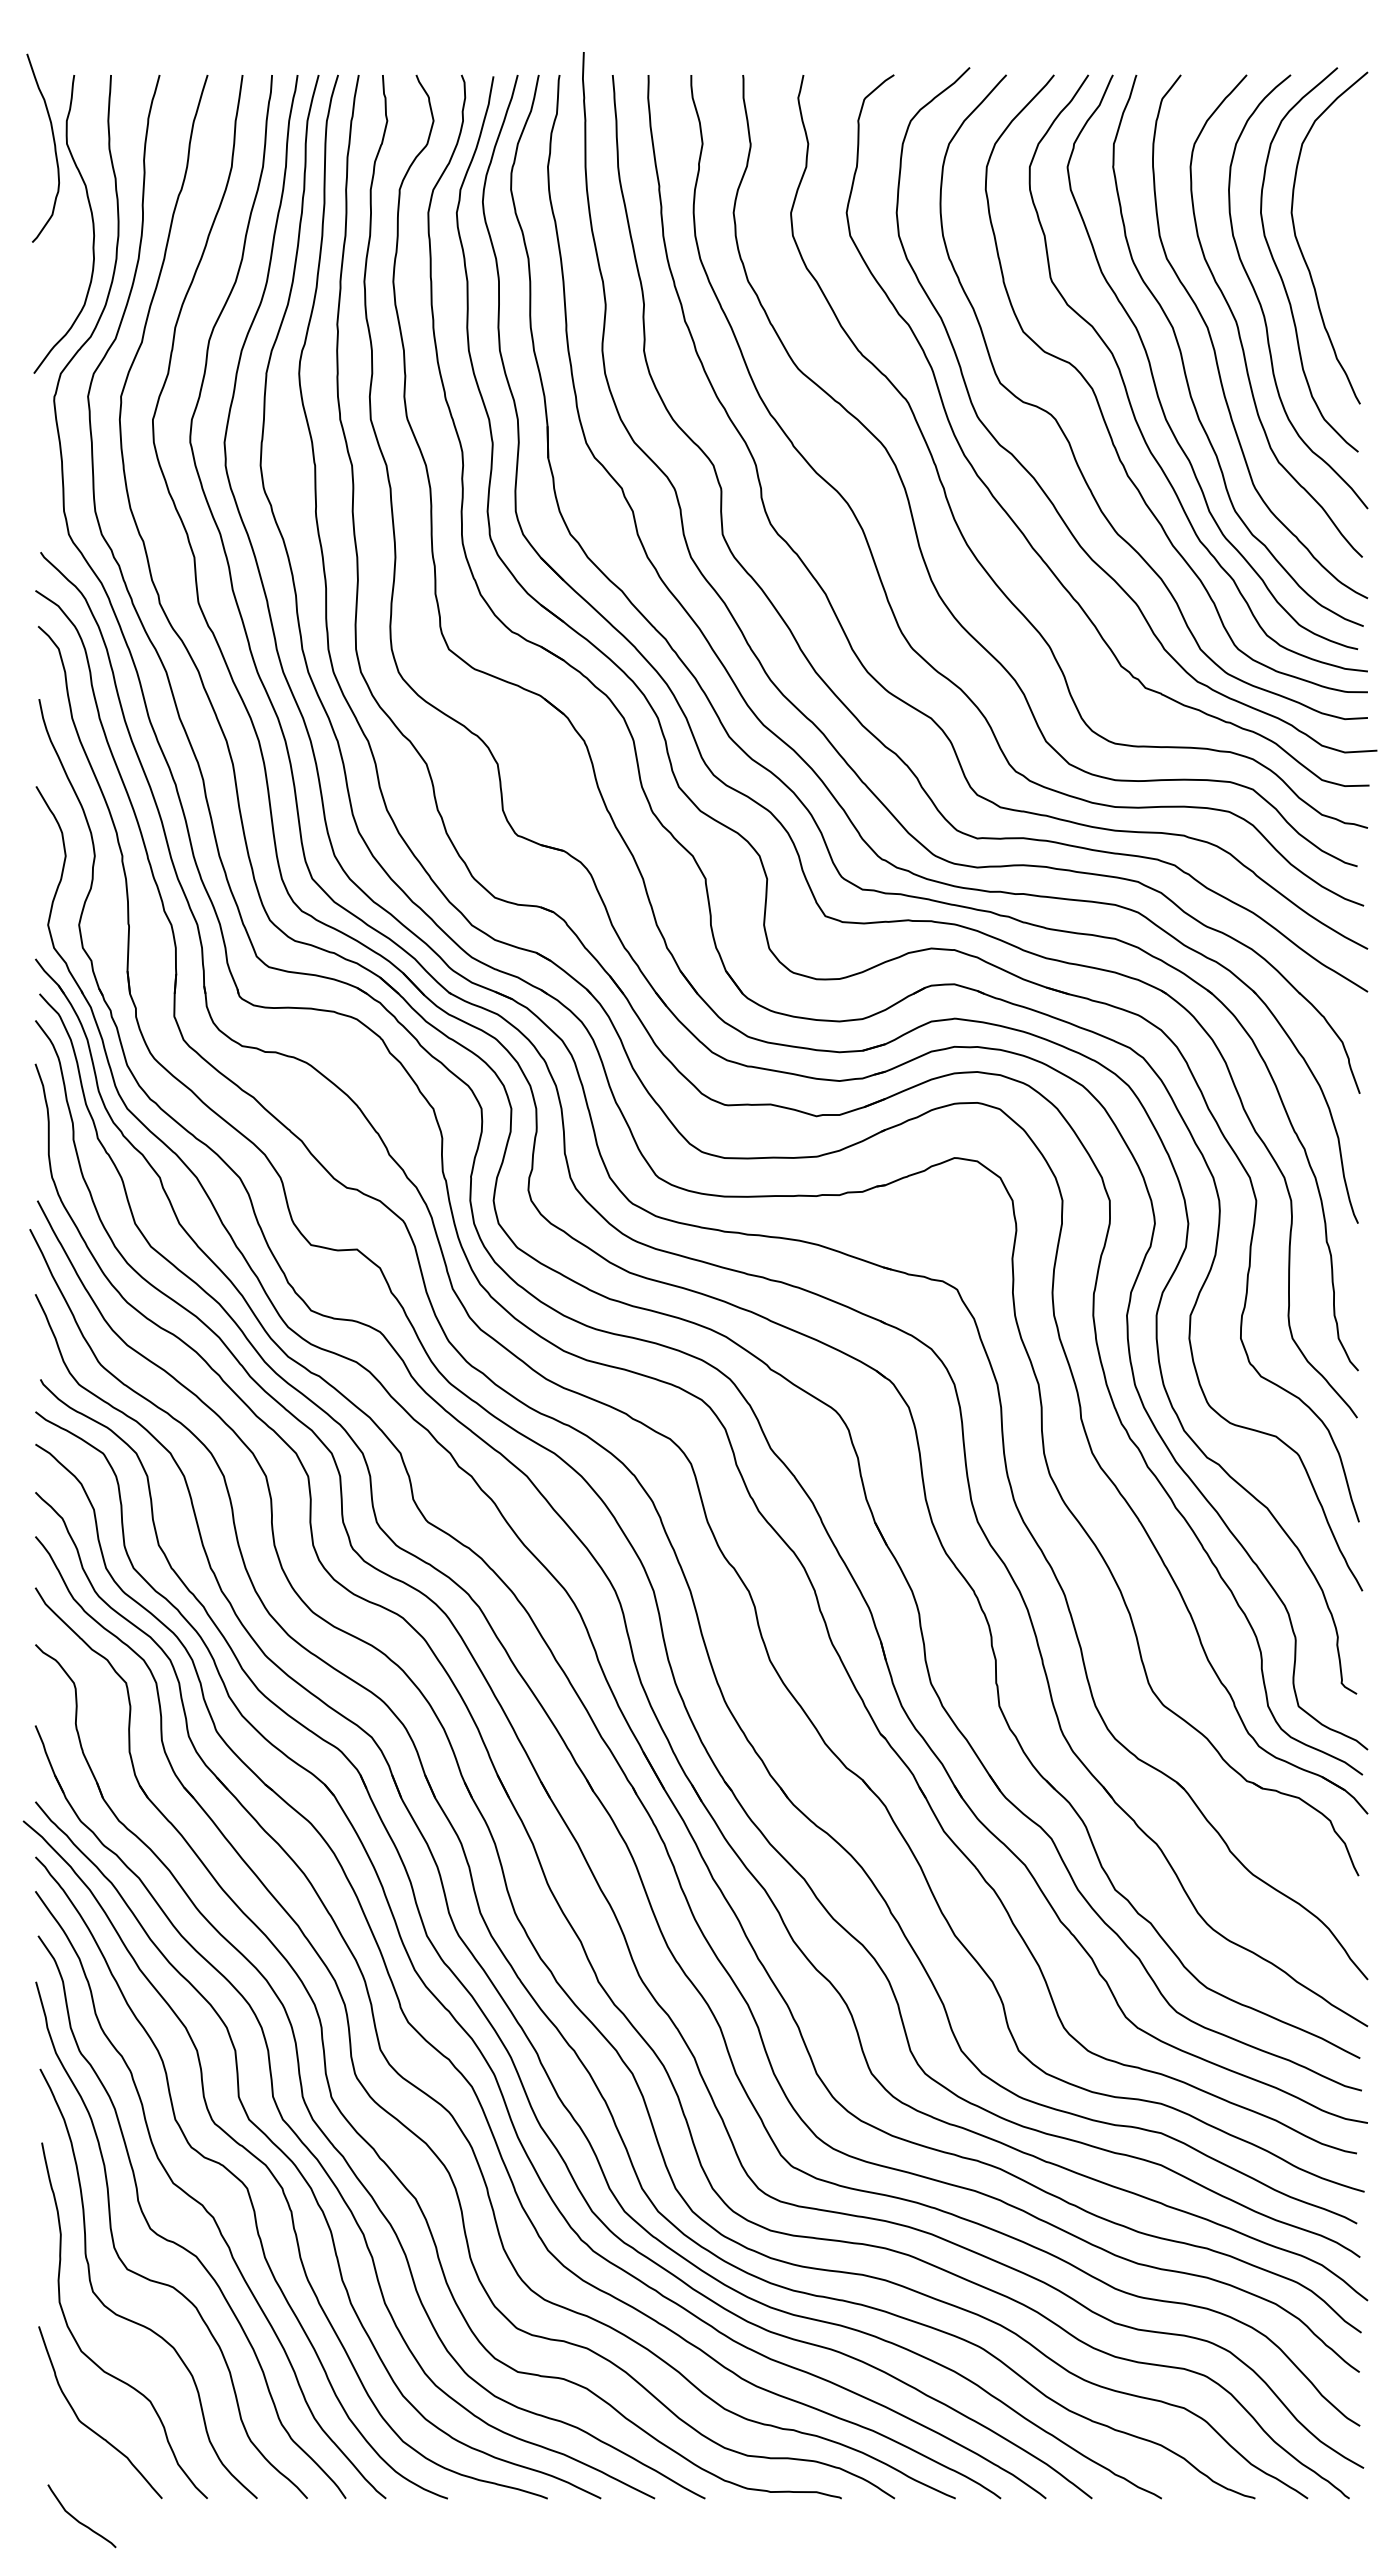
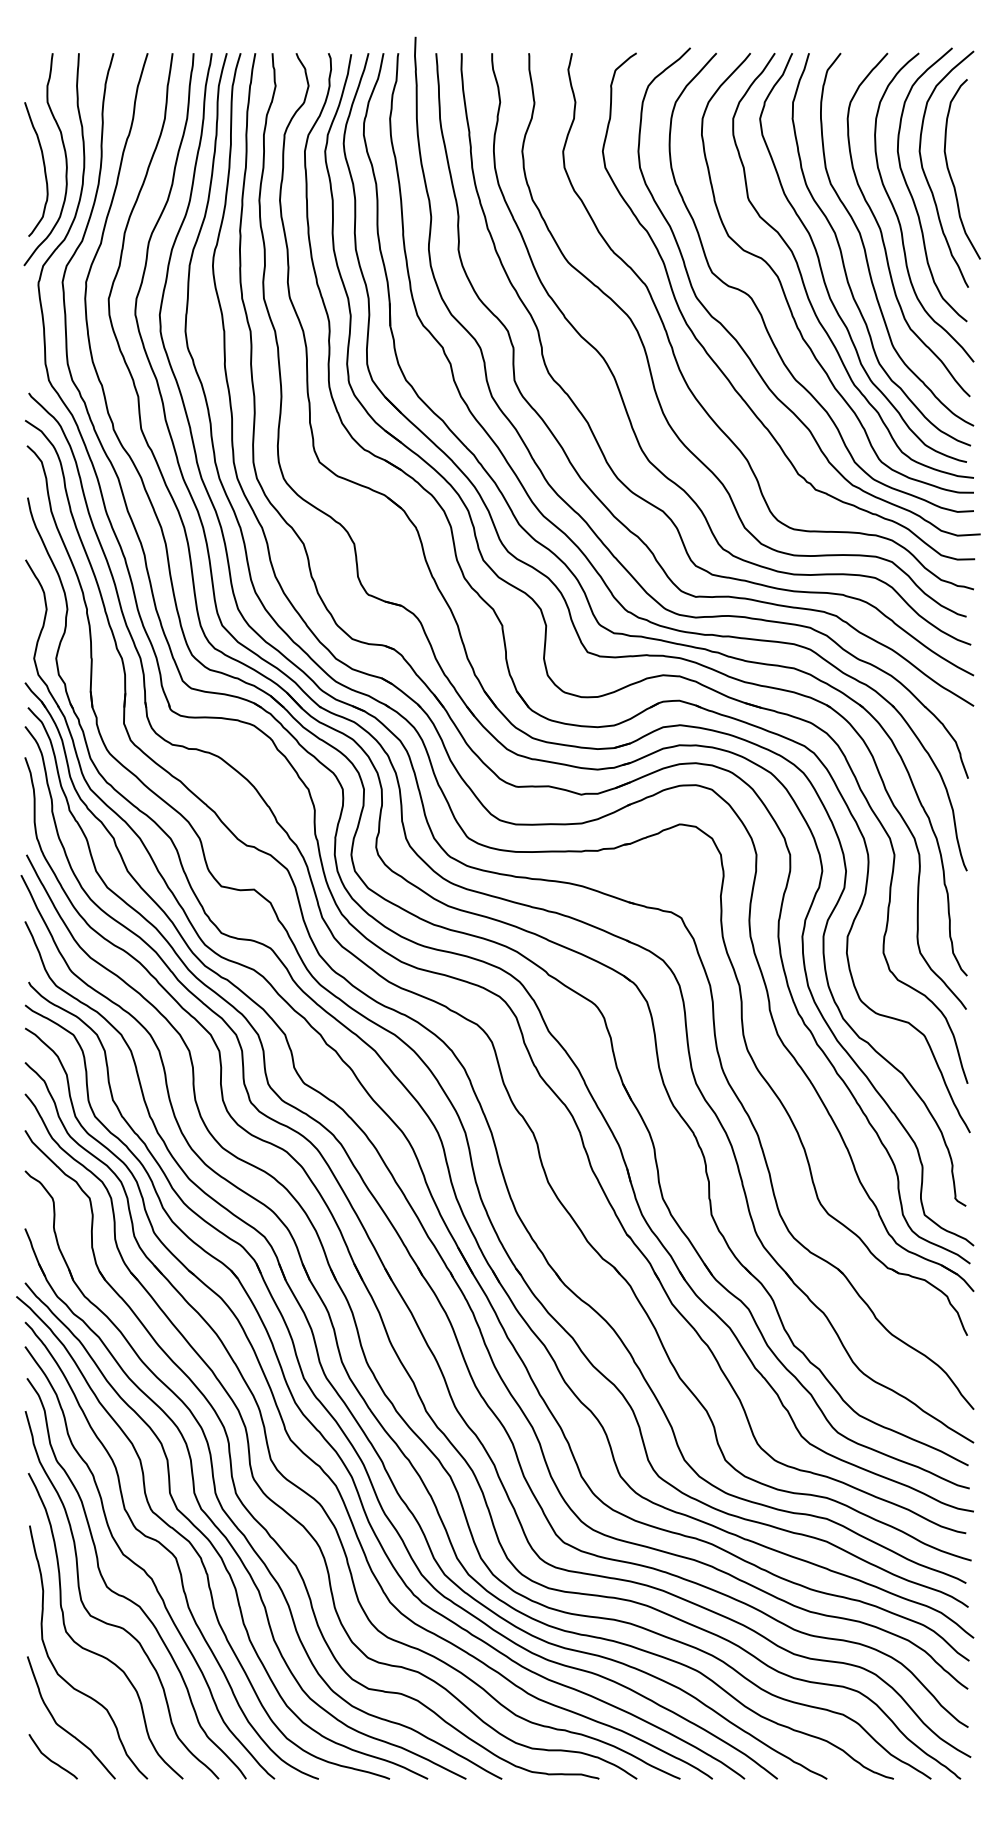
curve: (53, 143) -> (43, 166), moved
curve: (1334, 243) -> (950, 173), added
curve: (77, 2519) -> (50, 1759), moved

